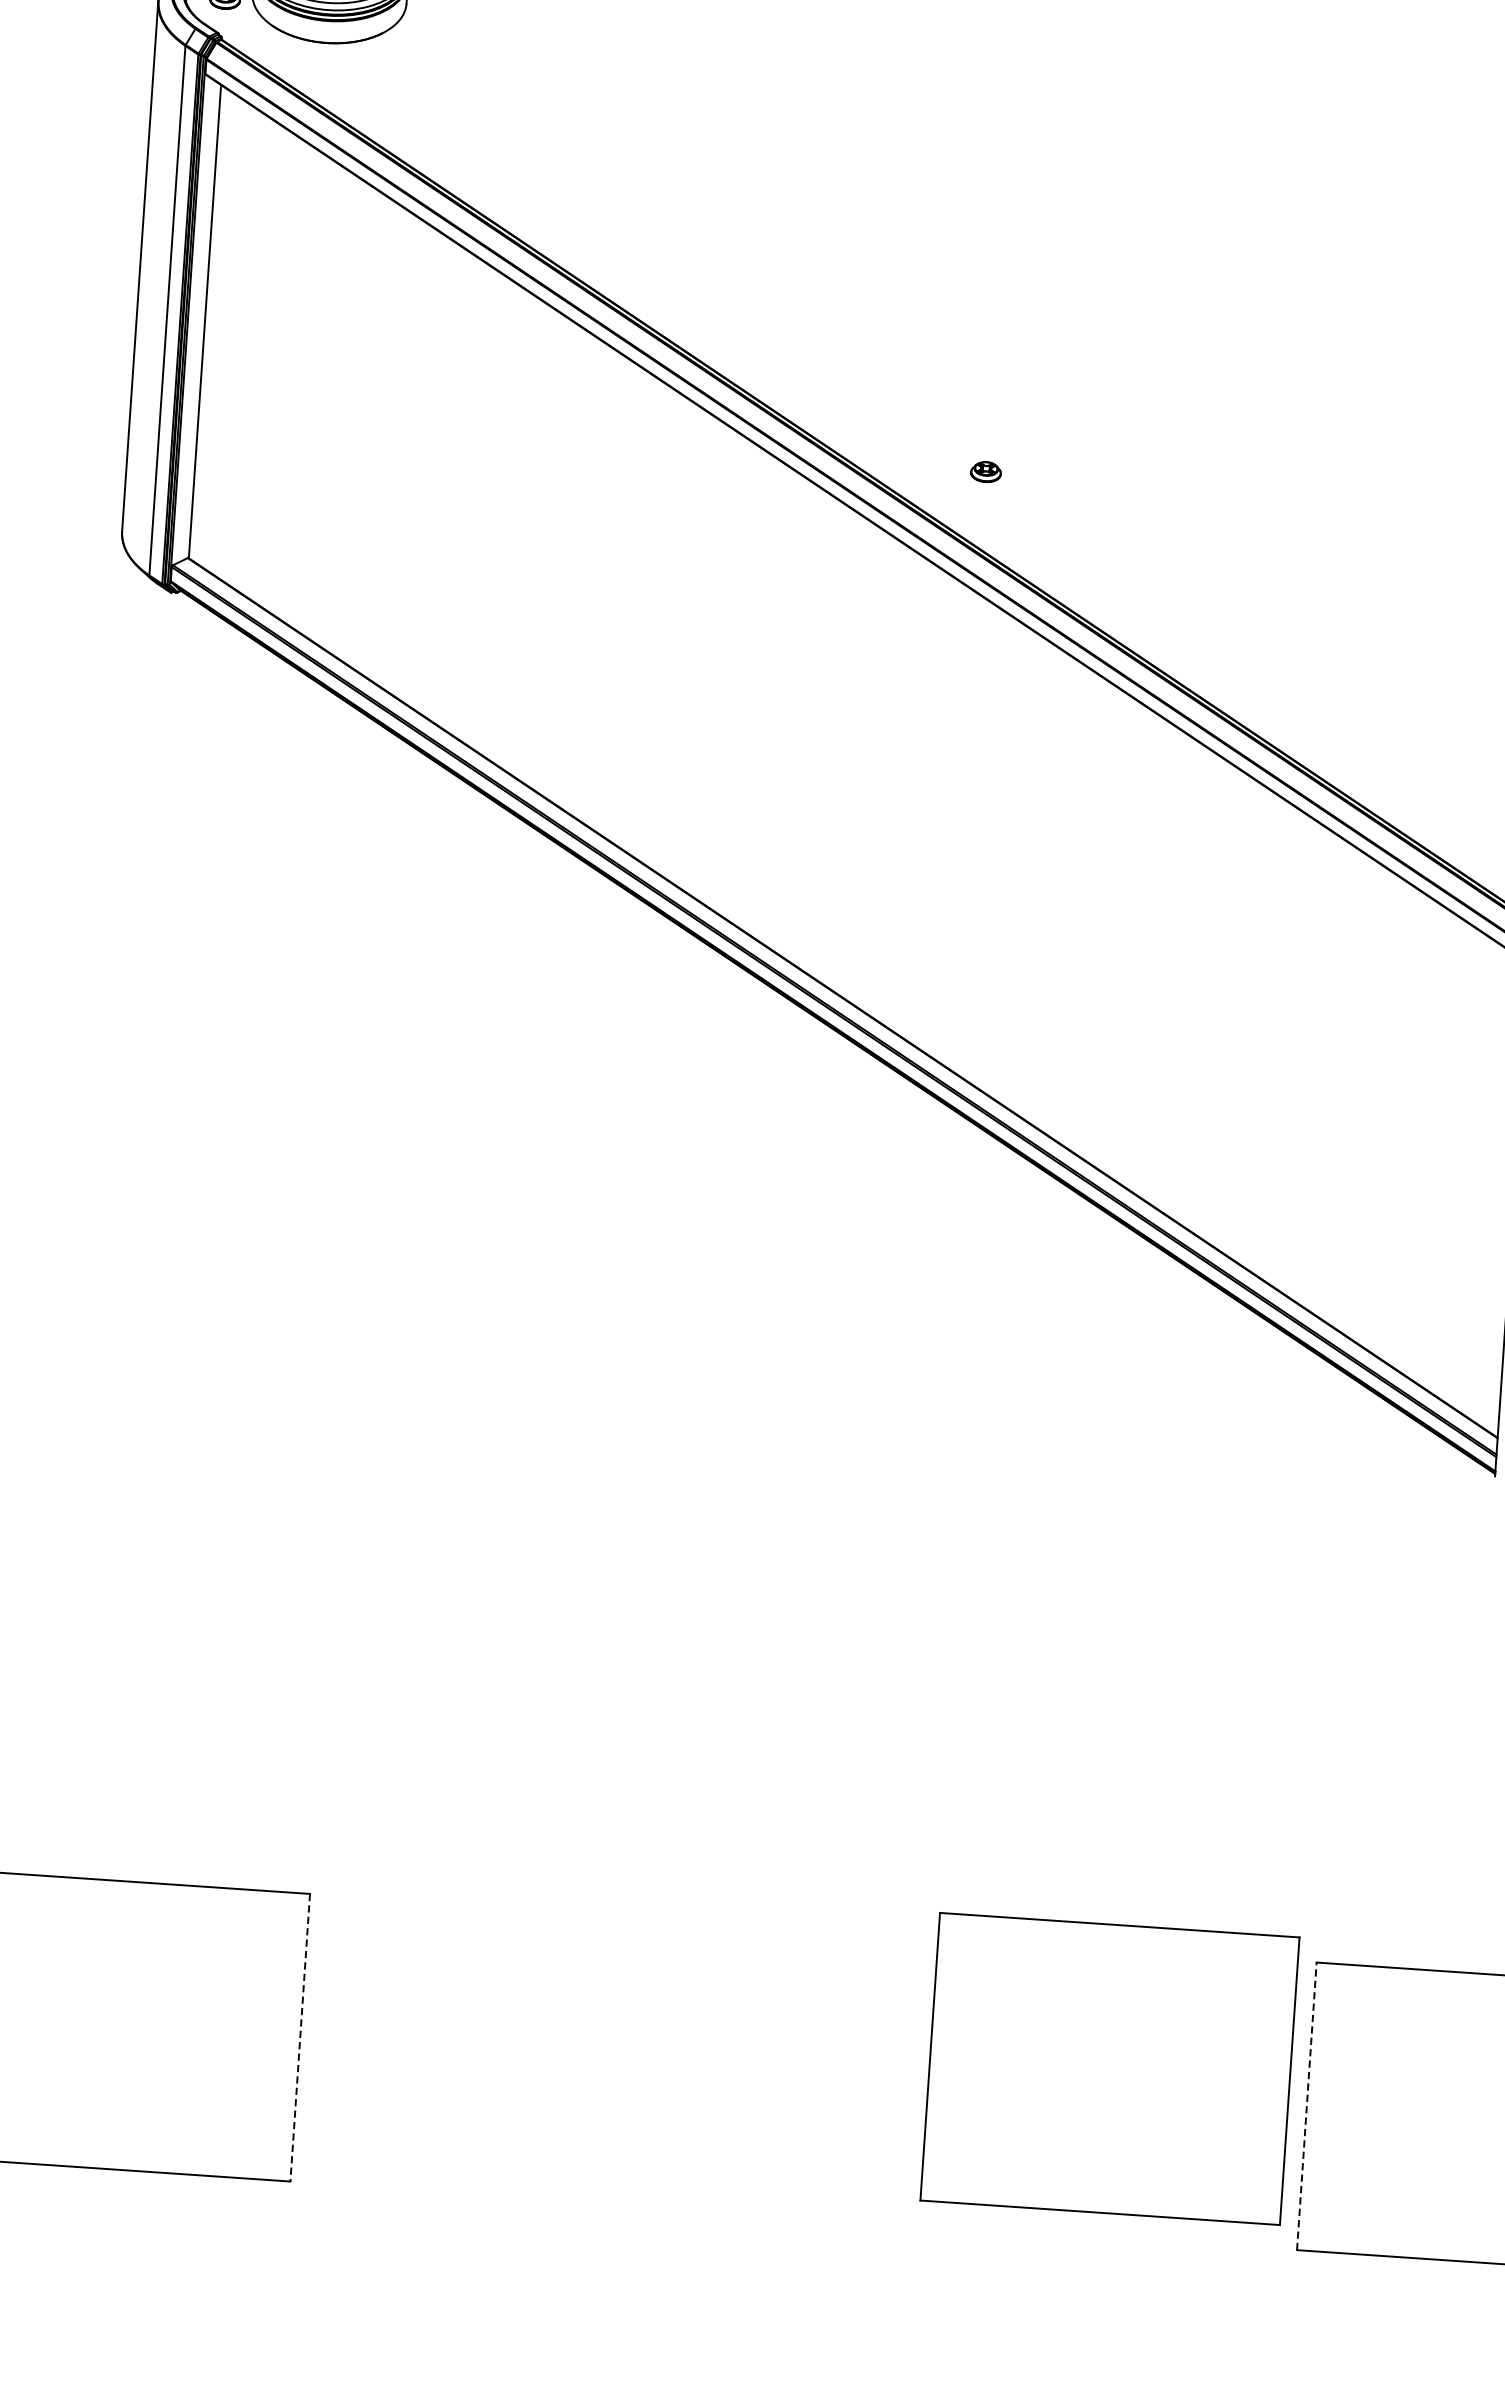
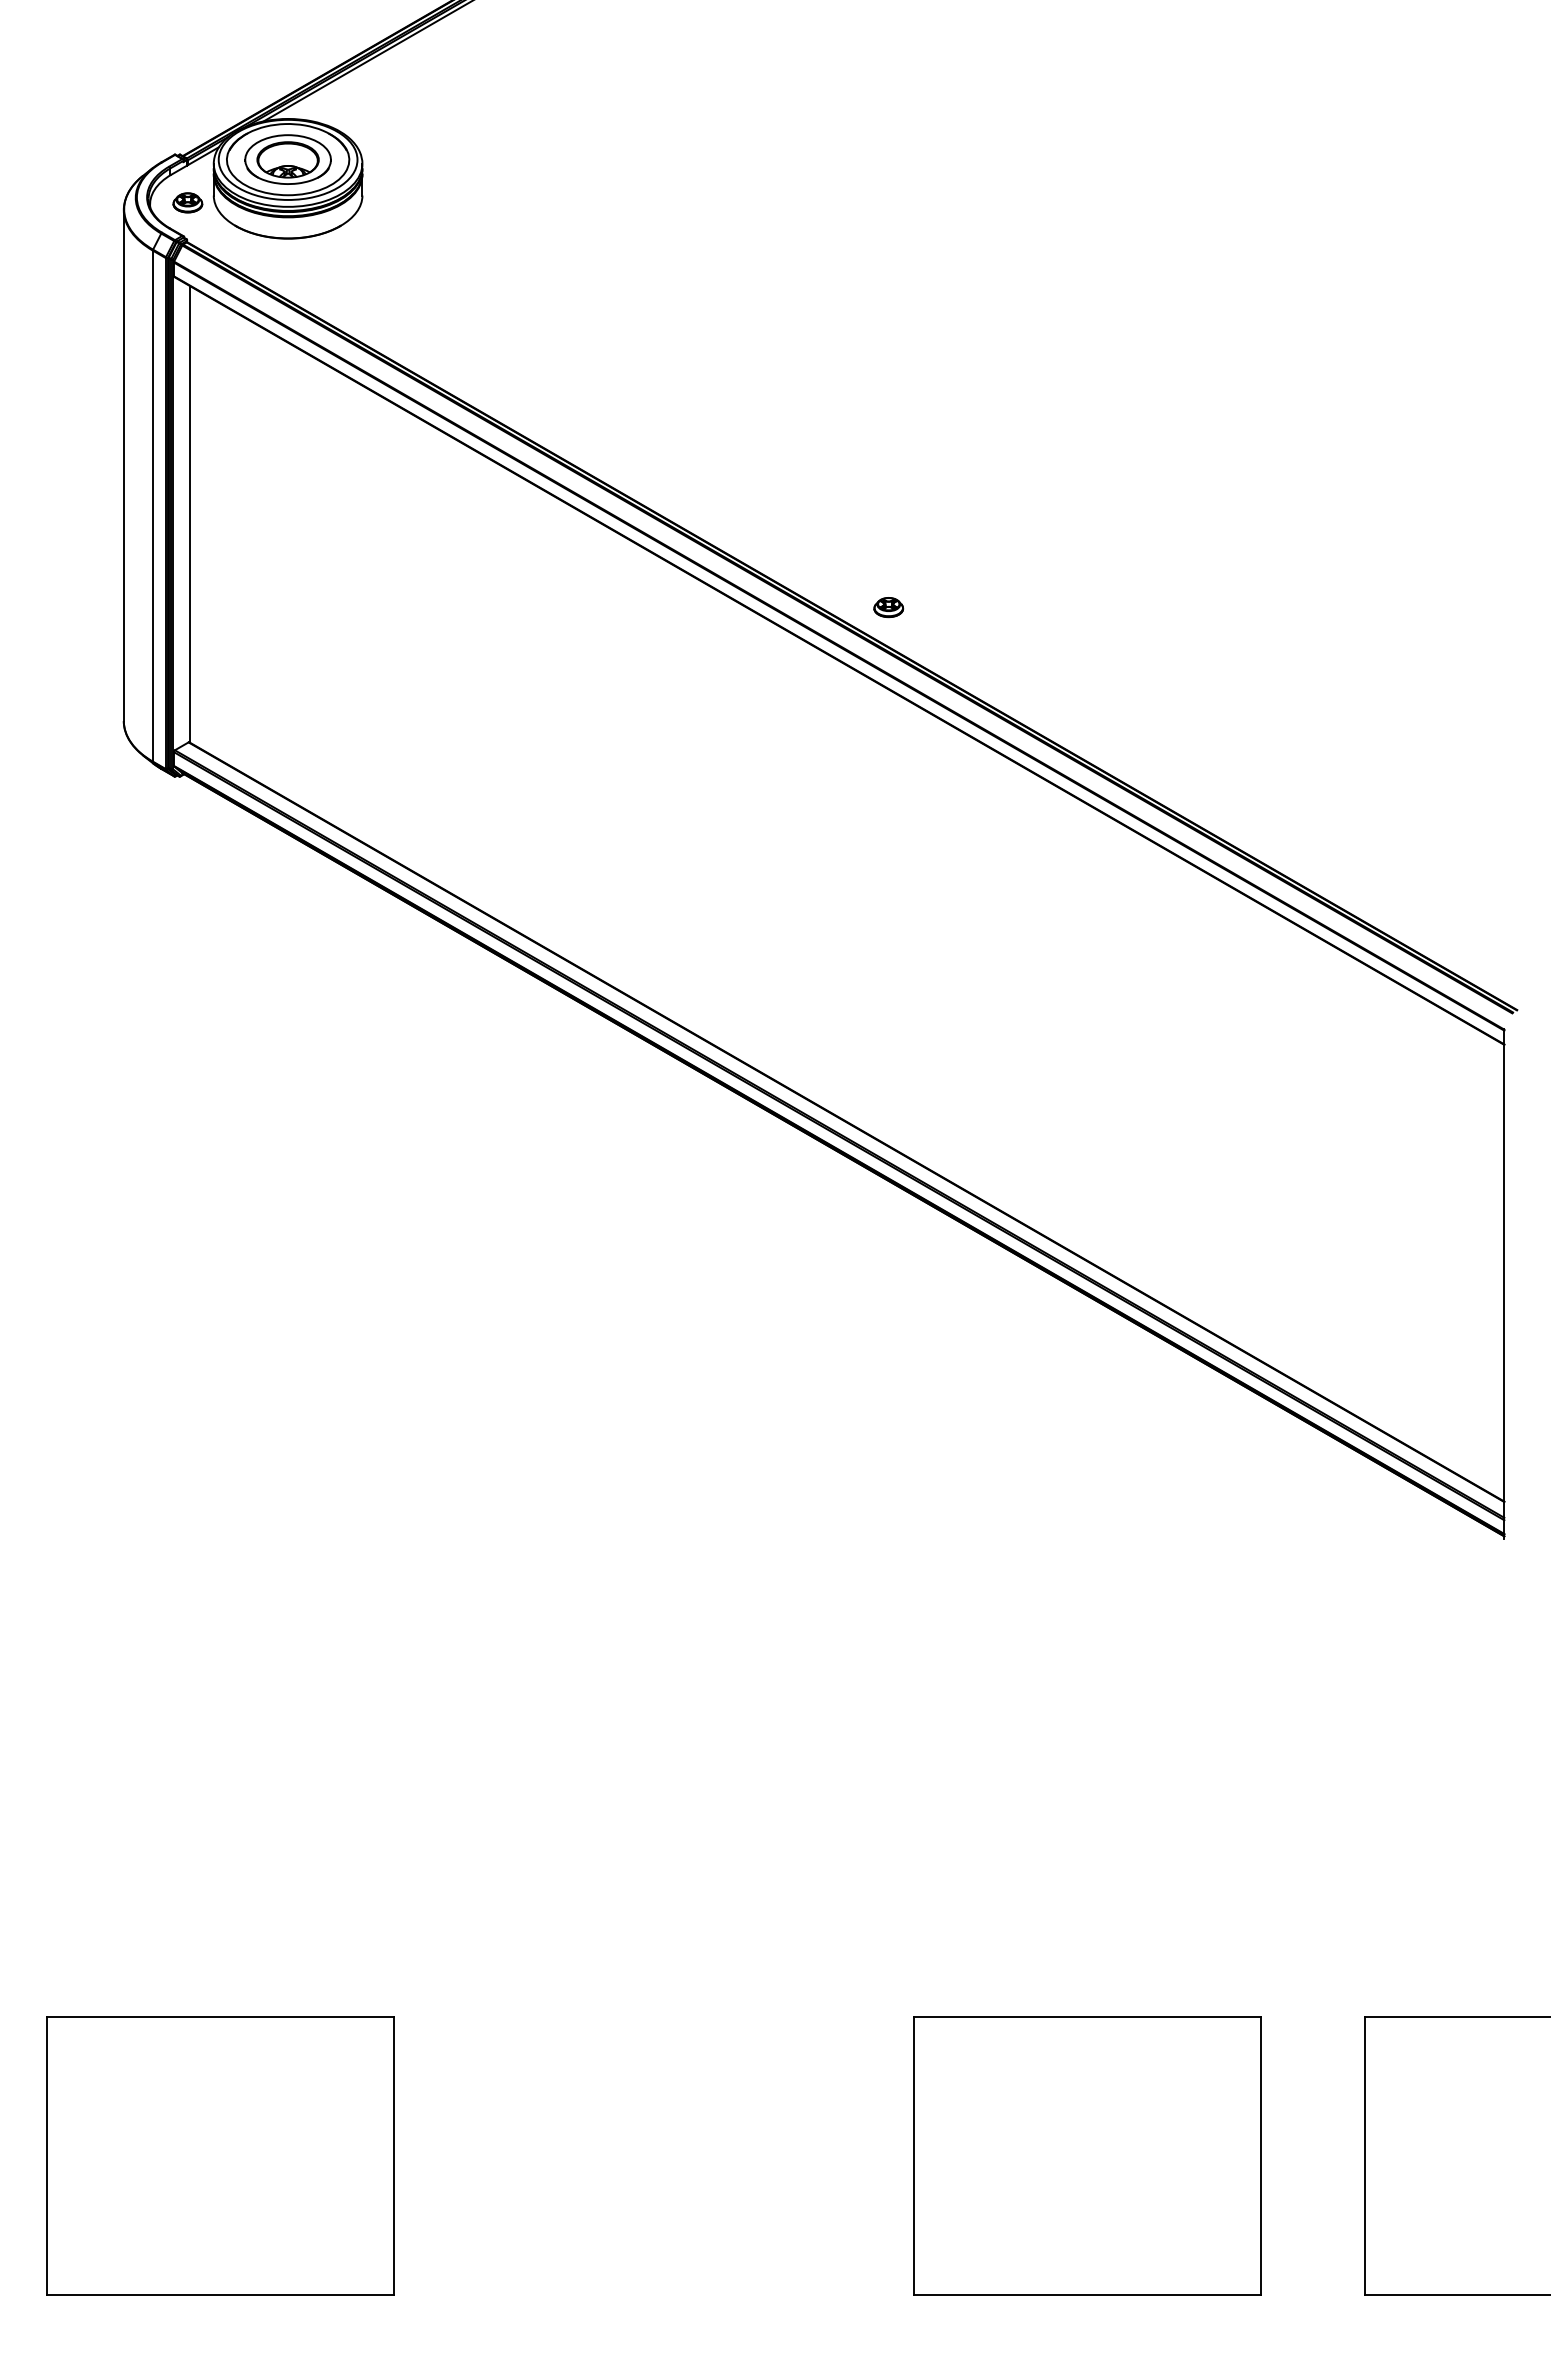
part: (985, 472) -> (888, 607), moved
line: (300, 2037) -> (393, 2156), dashed -> solid
part: (1110, 2068) -> (1087, 2155), moved
line: (1306, 2106) -> (1364, 2156), dashed -> solid

